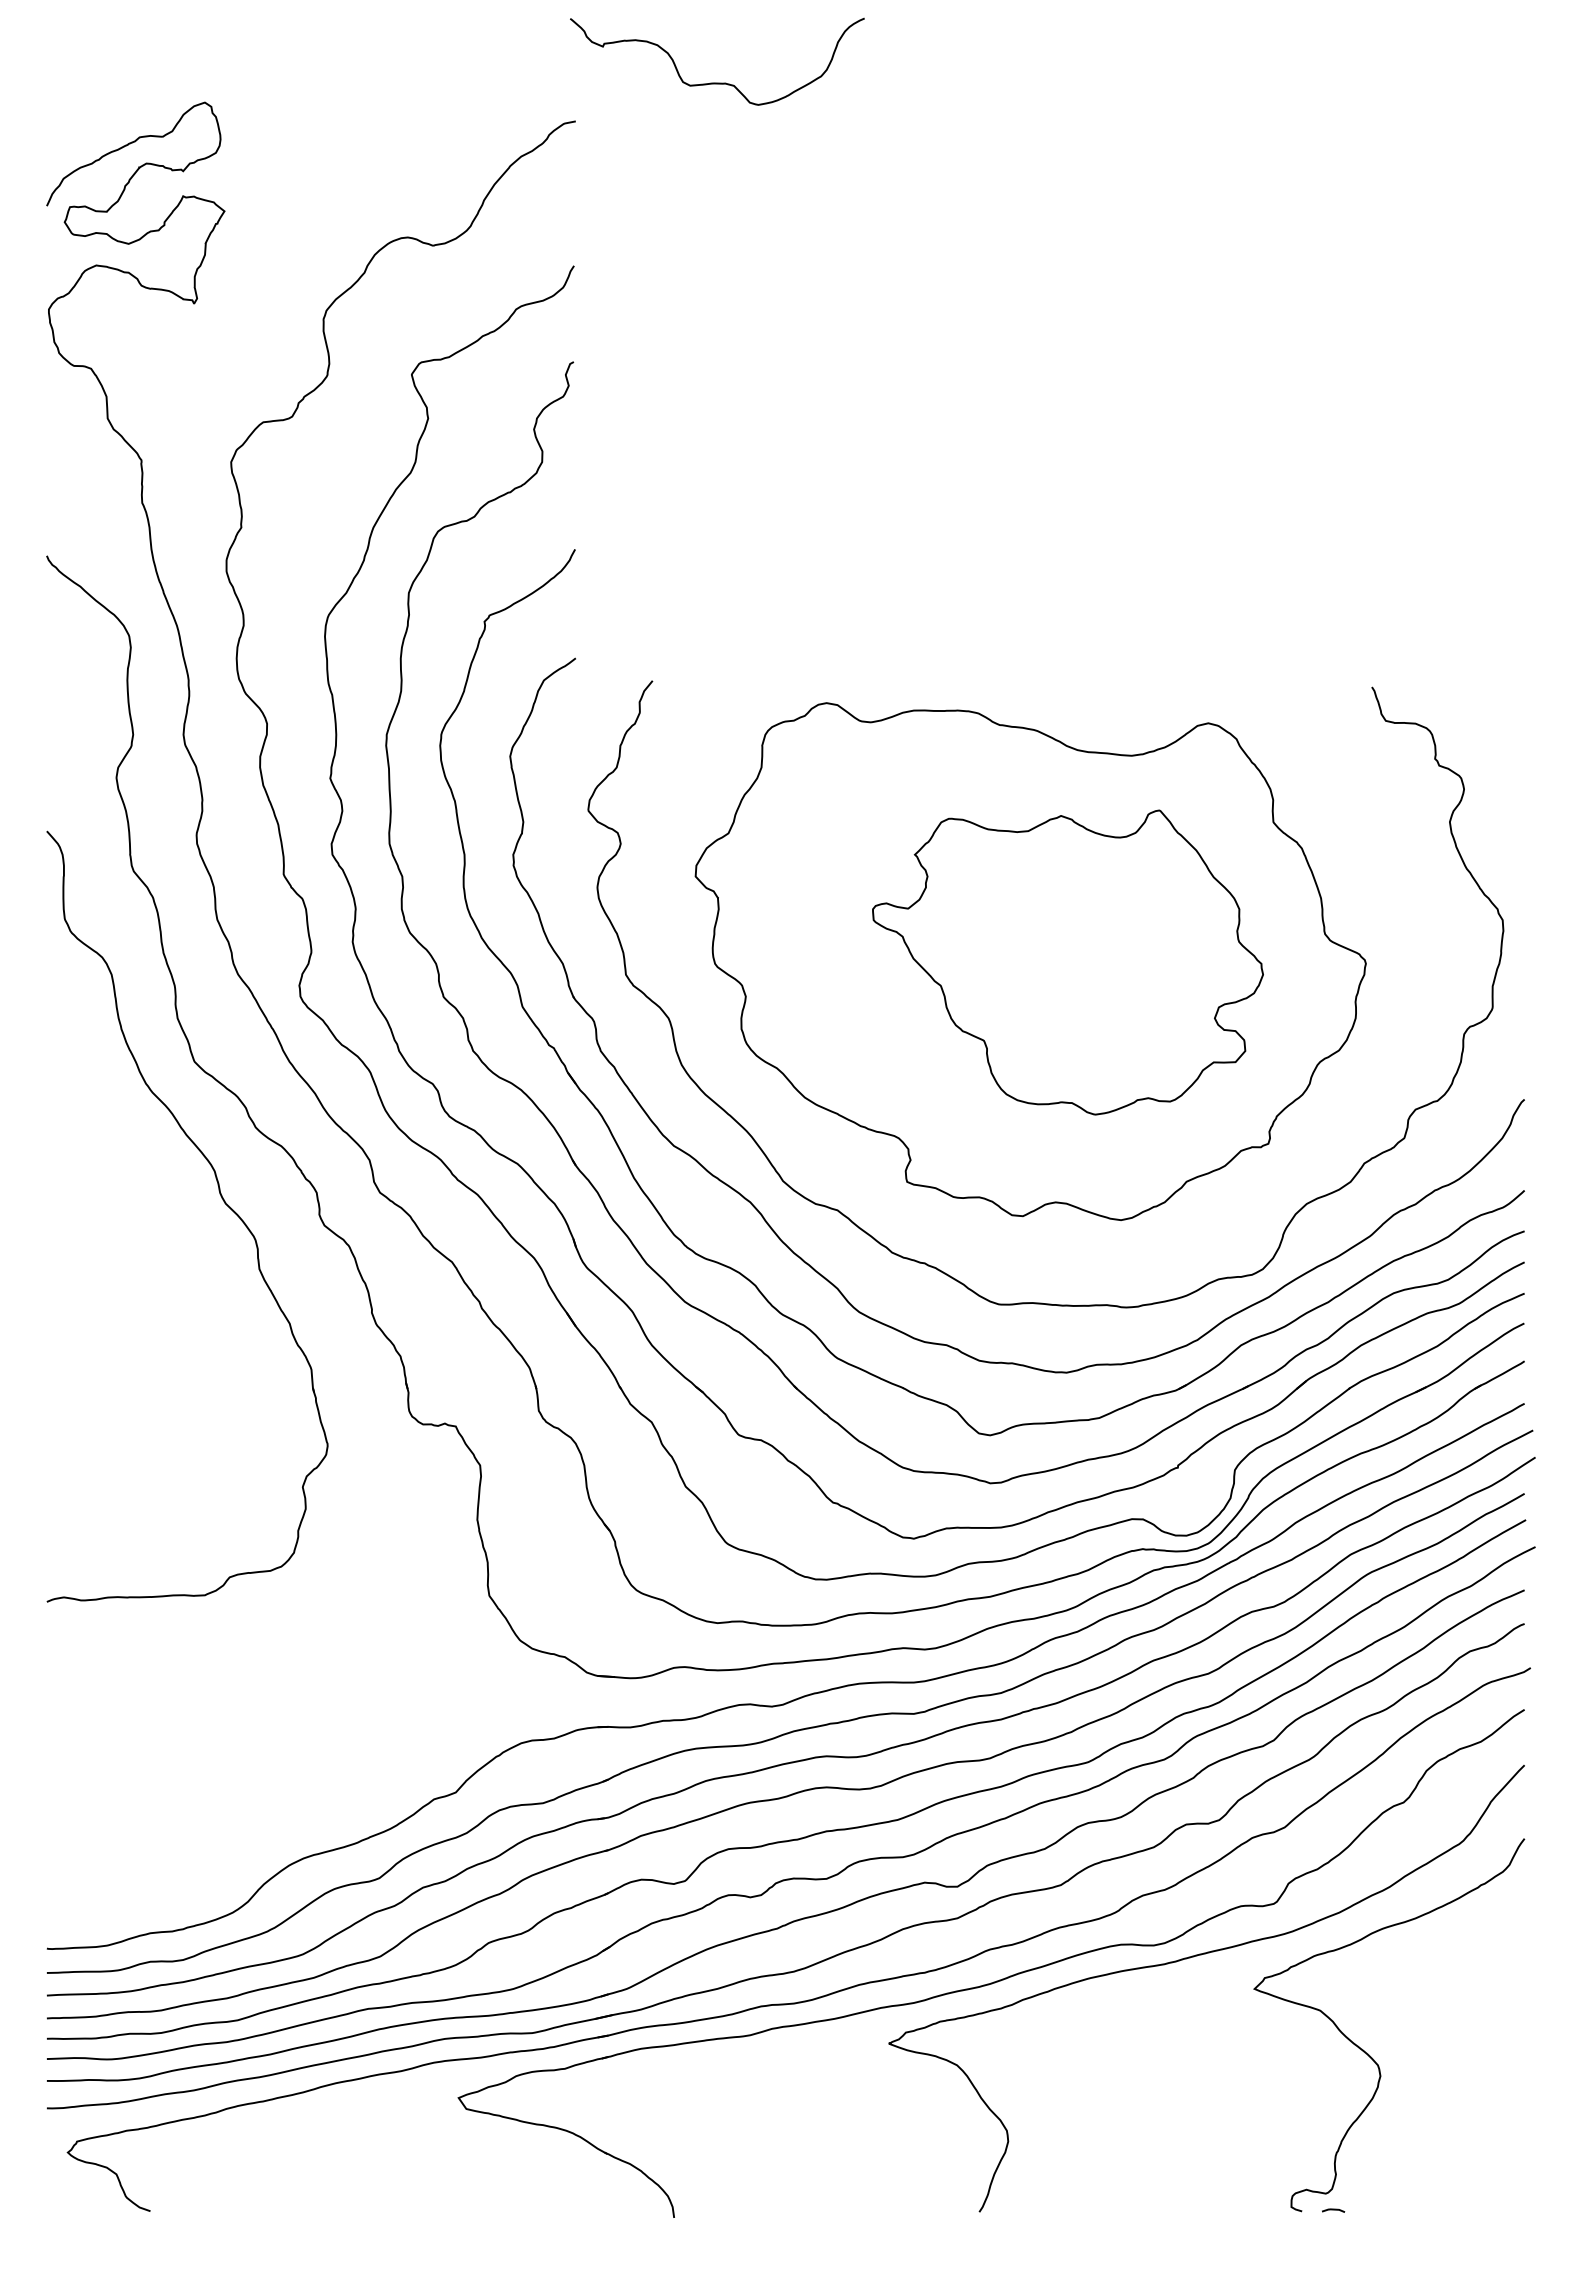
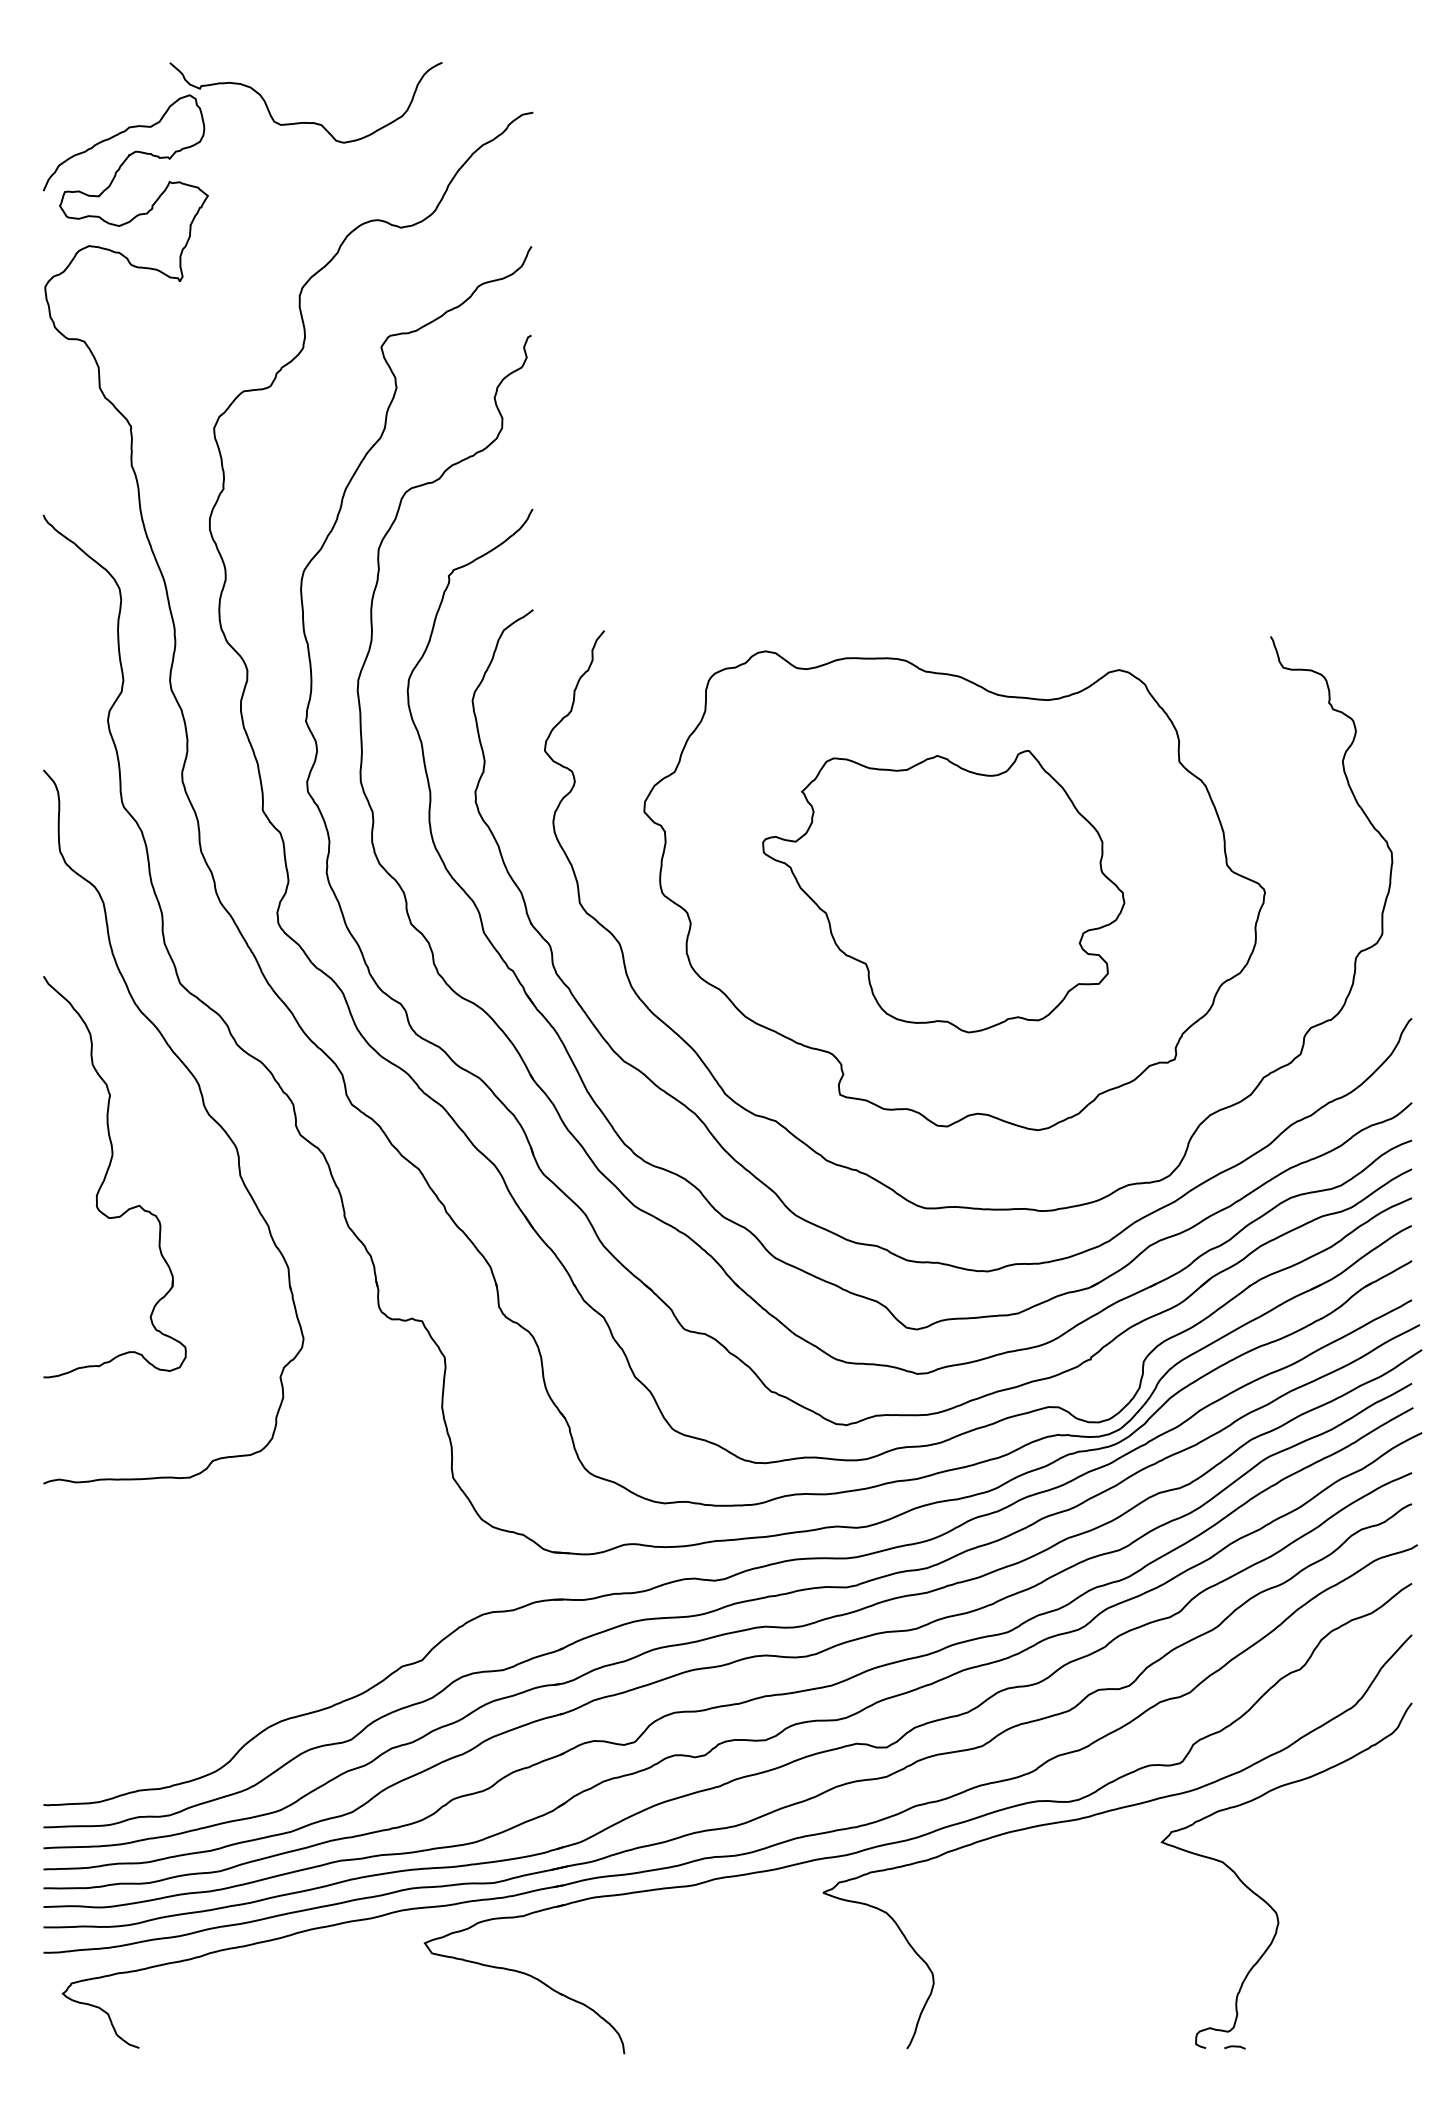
curve: (717, 82) -> (306, 121), moved
part: (1067, 962) -> (943, 891), moved
part: (116, 1266) -> (107, 1173), added

